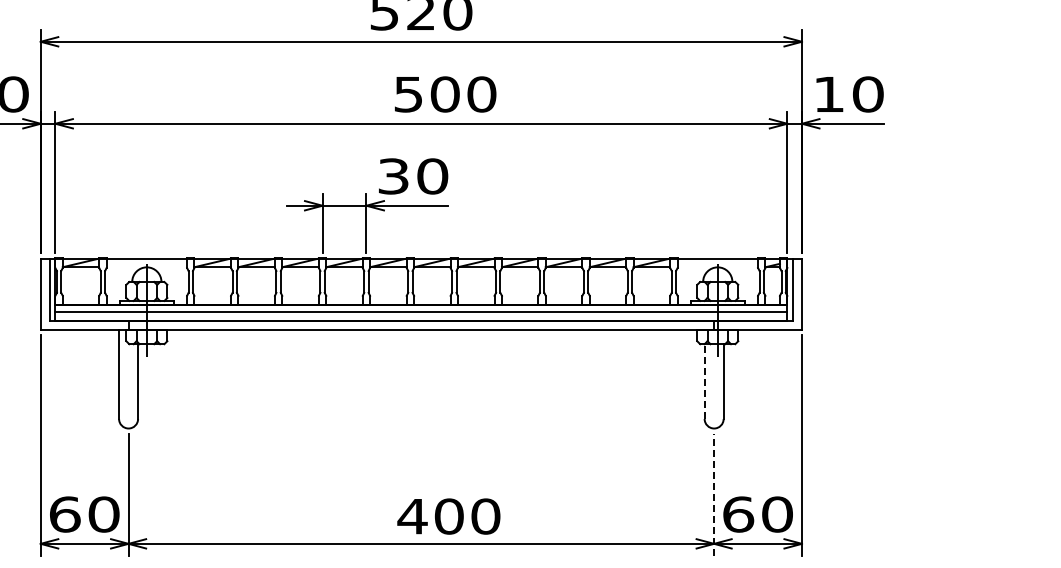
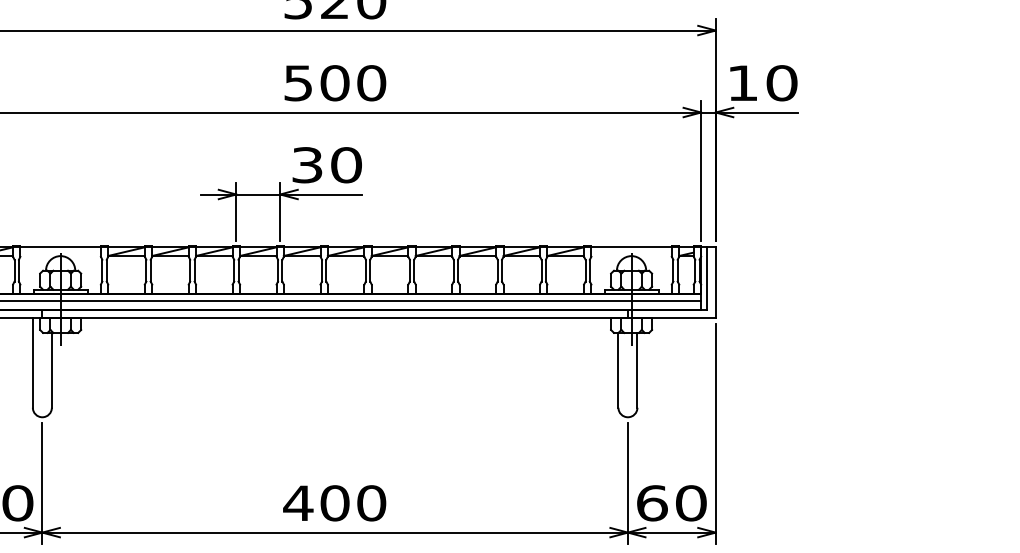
text: (445, 94) -> (335, 83), moved
line: (704, 381) -> (618, 370), dashed -> solid
line: (714, 494) -> (628, 483), dashed -> solid
text: (448, 516) -> (334, 503), moved

